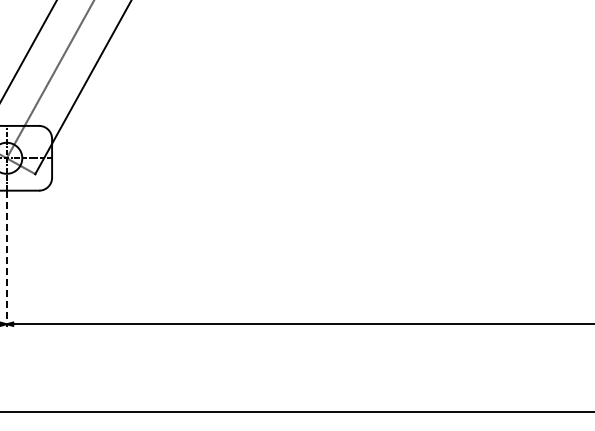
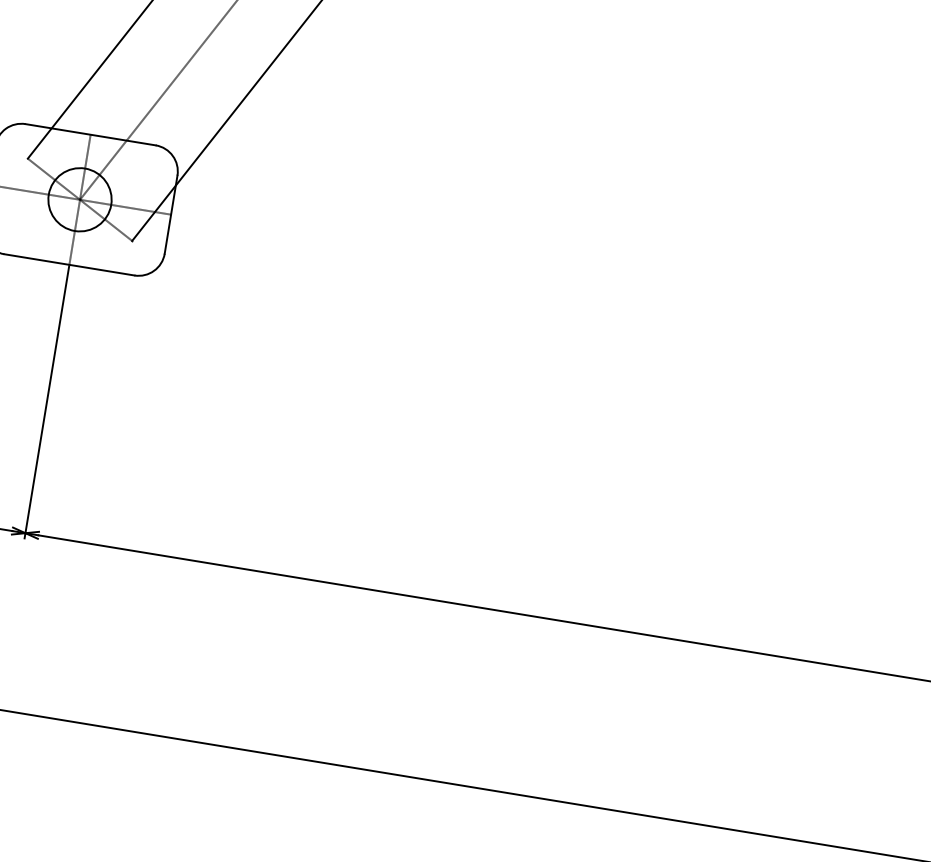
line: (6, 259) -> (46, 403), dashed -> solid

